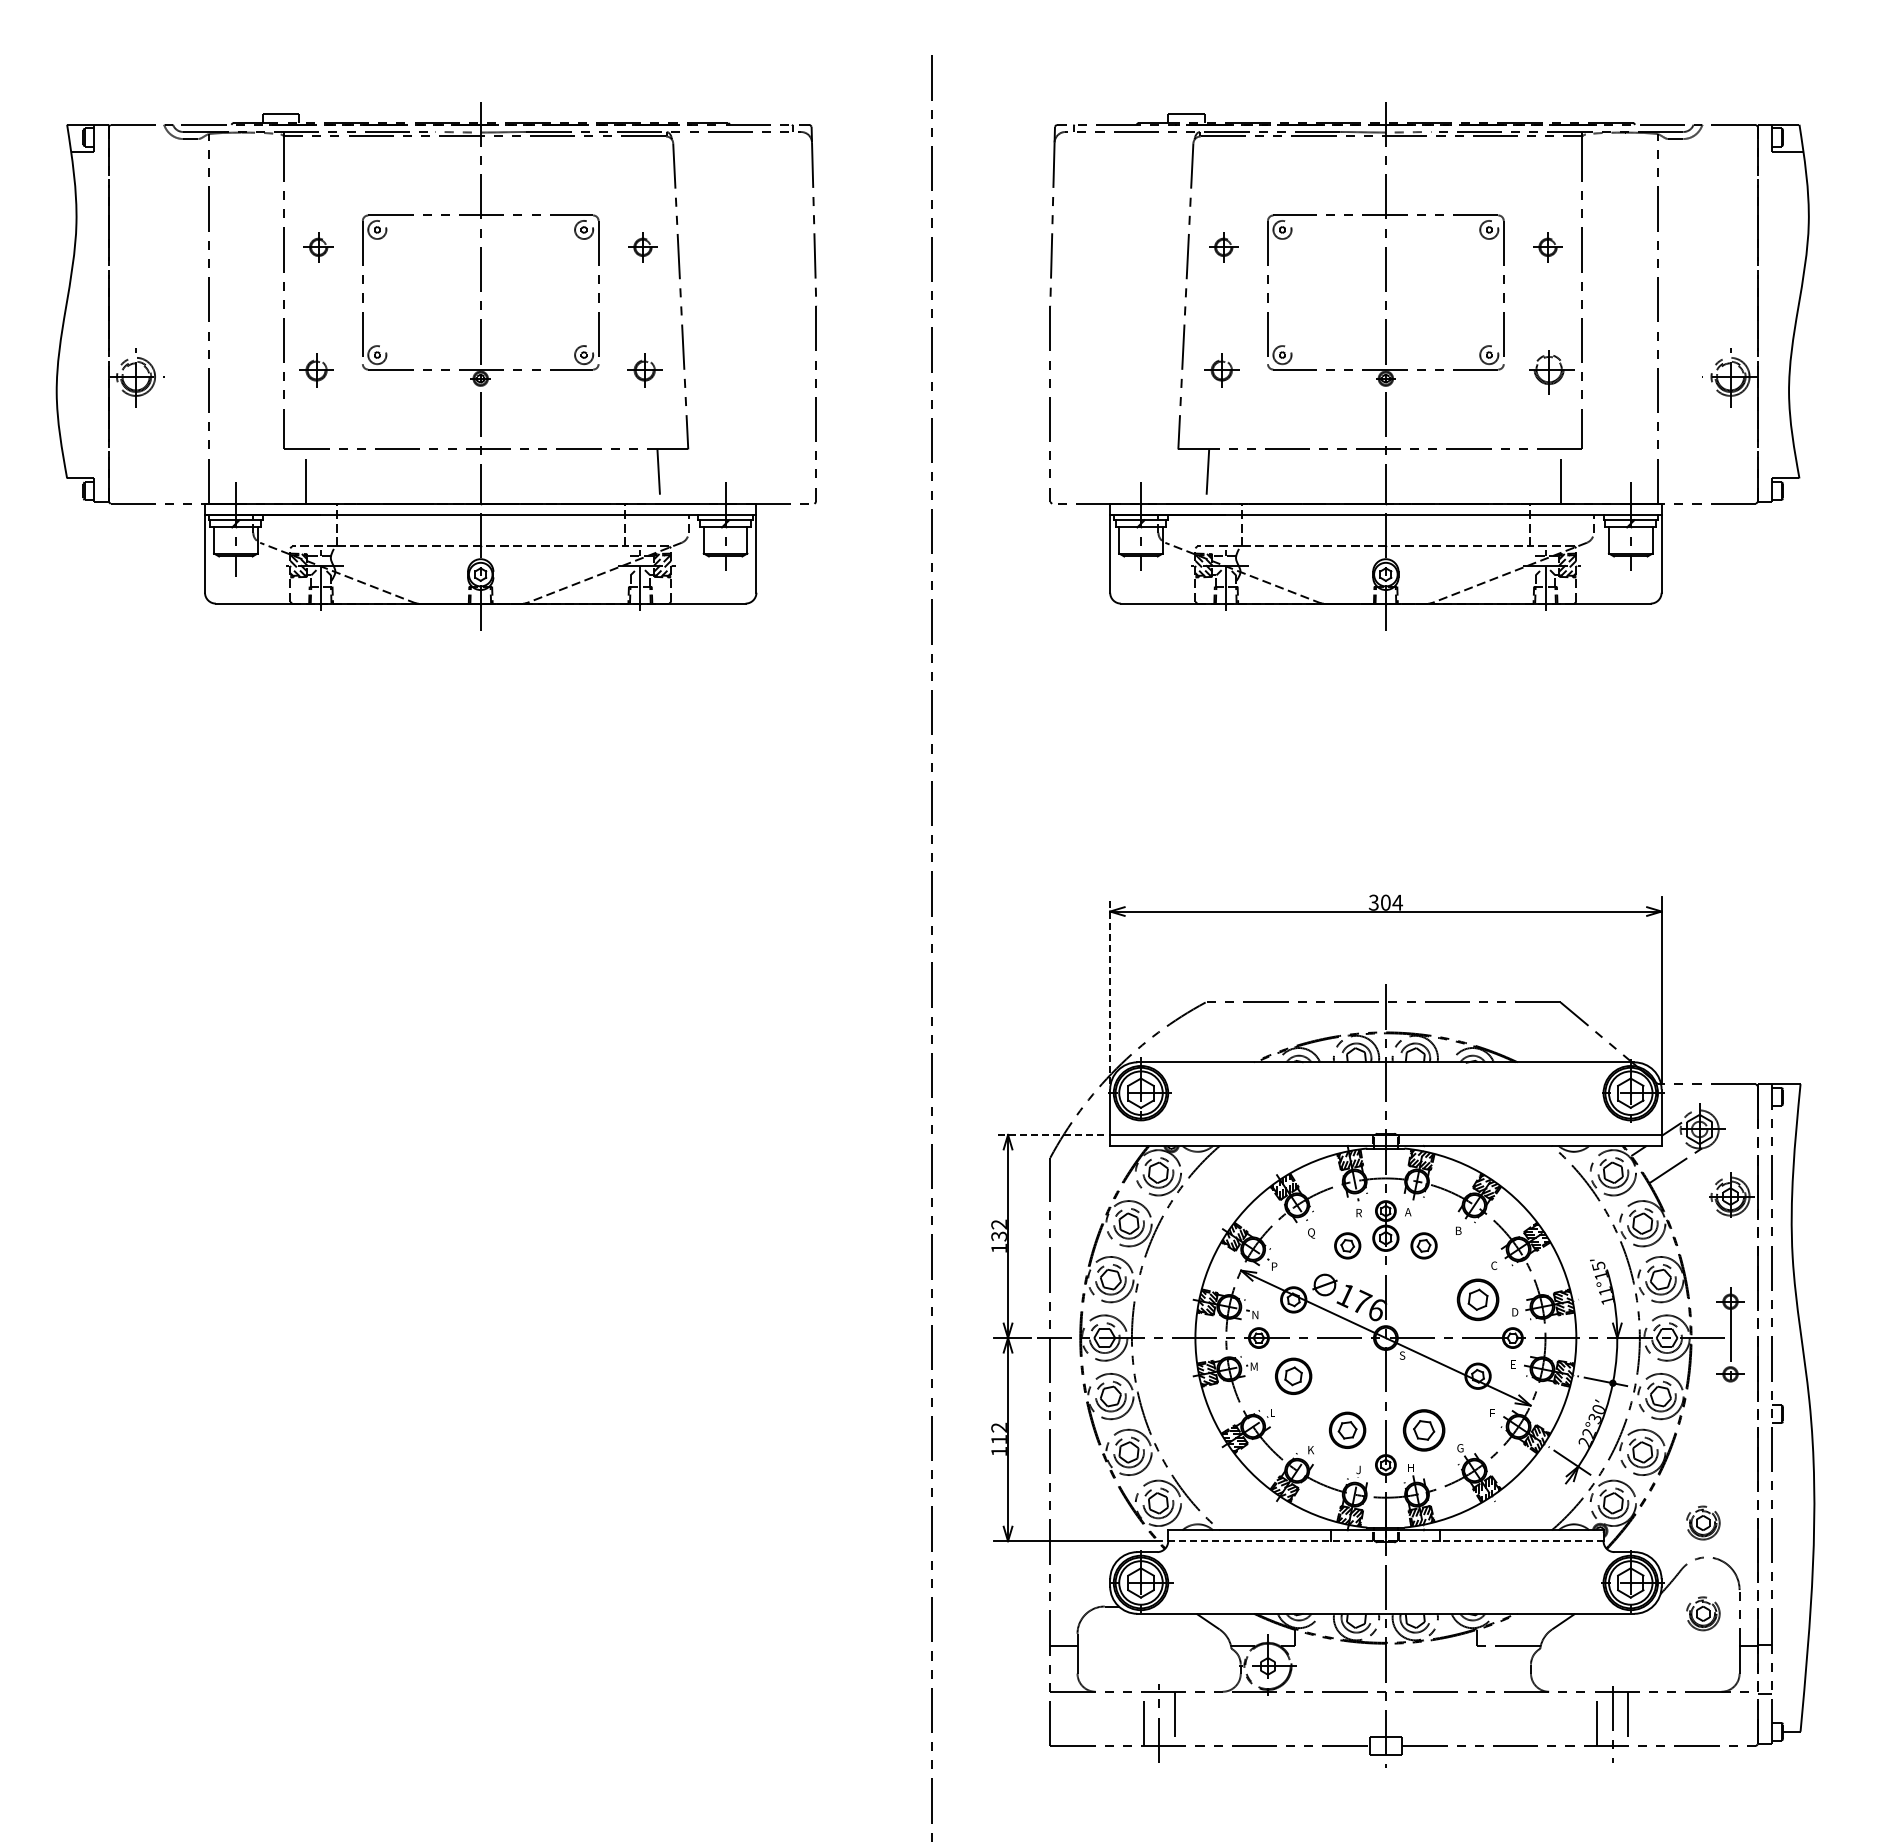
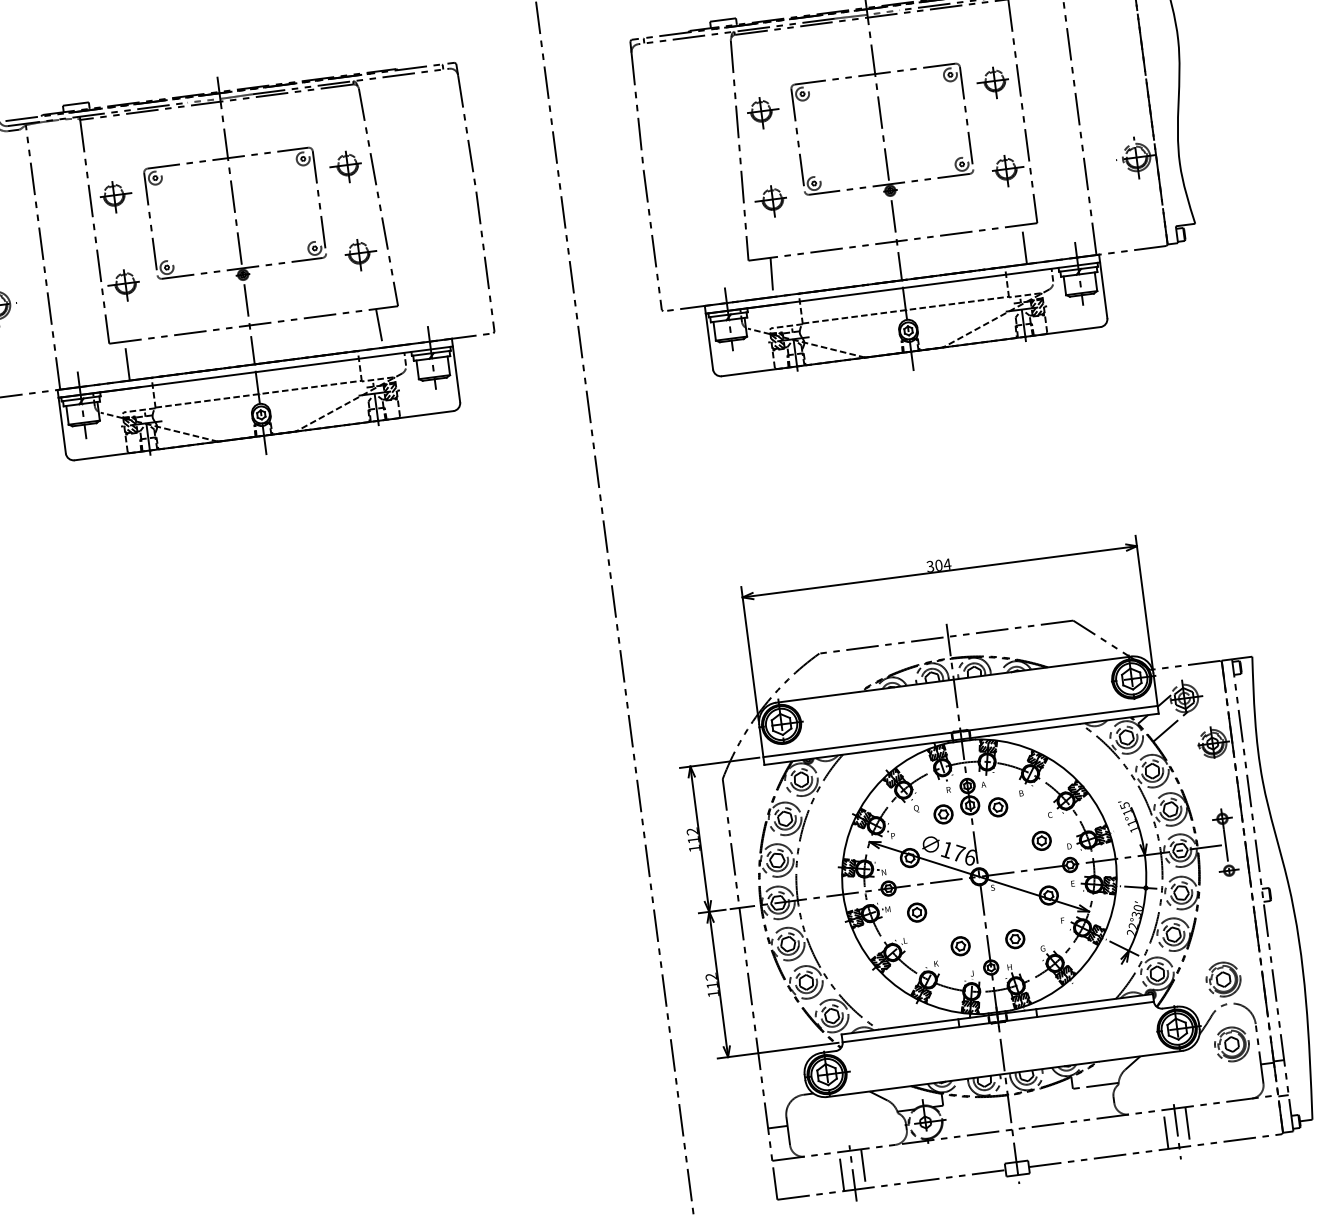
part: (320, 248) -> (116, 196), size x1.67
part: (641, 248) -> (346, 166), size x1.67
part: (1225, 248) -> (763, 112), size x1.67
part: (1546, 248) -> (993, 82), size x1.67
part: (314, 372) -> (123, 285), size x1.43
part: (646, 372) -> (361, 255), size x1.43
part: (1219, 372) -> (770, 201), size x1.43
line: (1110, 989) -> (750, 653), dashed -> solid
line: (1048, 1134) -> (719, 762), dashed -> solid
text: (998, 1236) -> (693, 840), 132 -> 112
part: (1477, 1299) -> (1041, 840), size x0.62
part: (1293, 1375) -> (916, 912), size x0.71
part: (1347, 1429) -> (960, 945), size x0.71
part: (1423, 1429) -> (1014, 938), size x0.62
part: (1702, 1522) -> (1222, 979), size x1.43
line: (1385, 1541) -> (998, 1022), dashed -> solid
part: (1702, 1613) -> (1231, 1044), size x1.43

